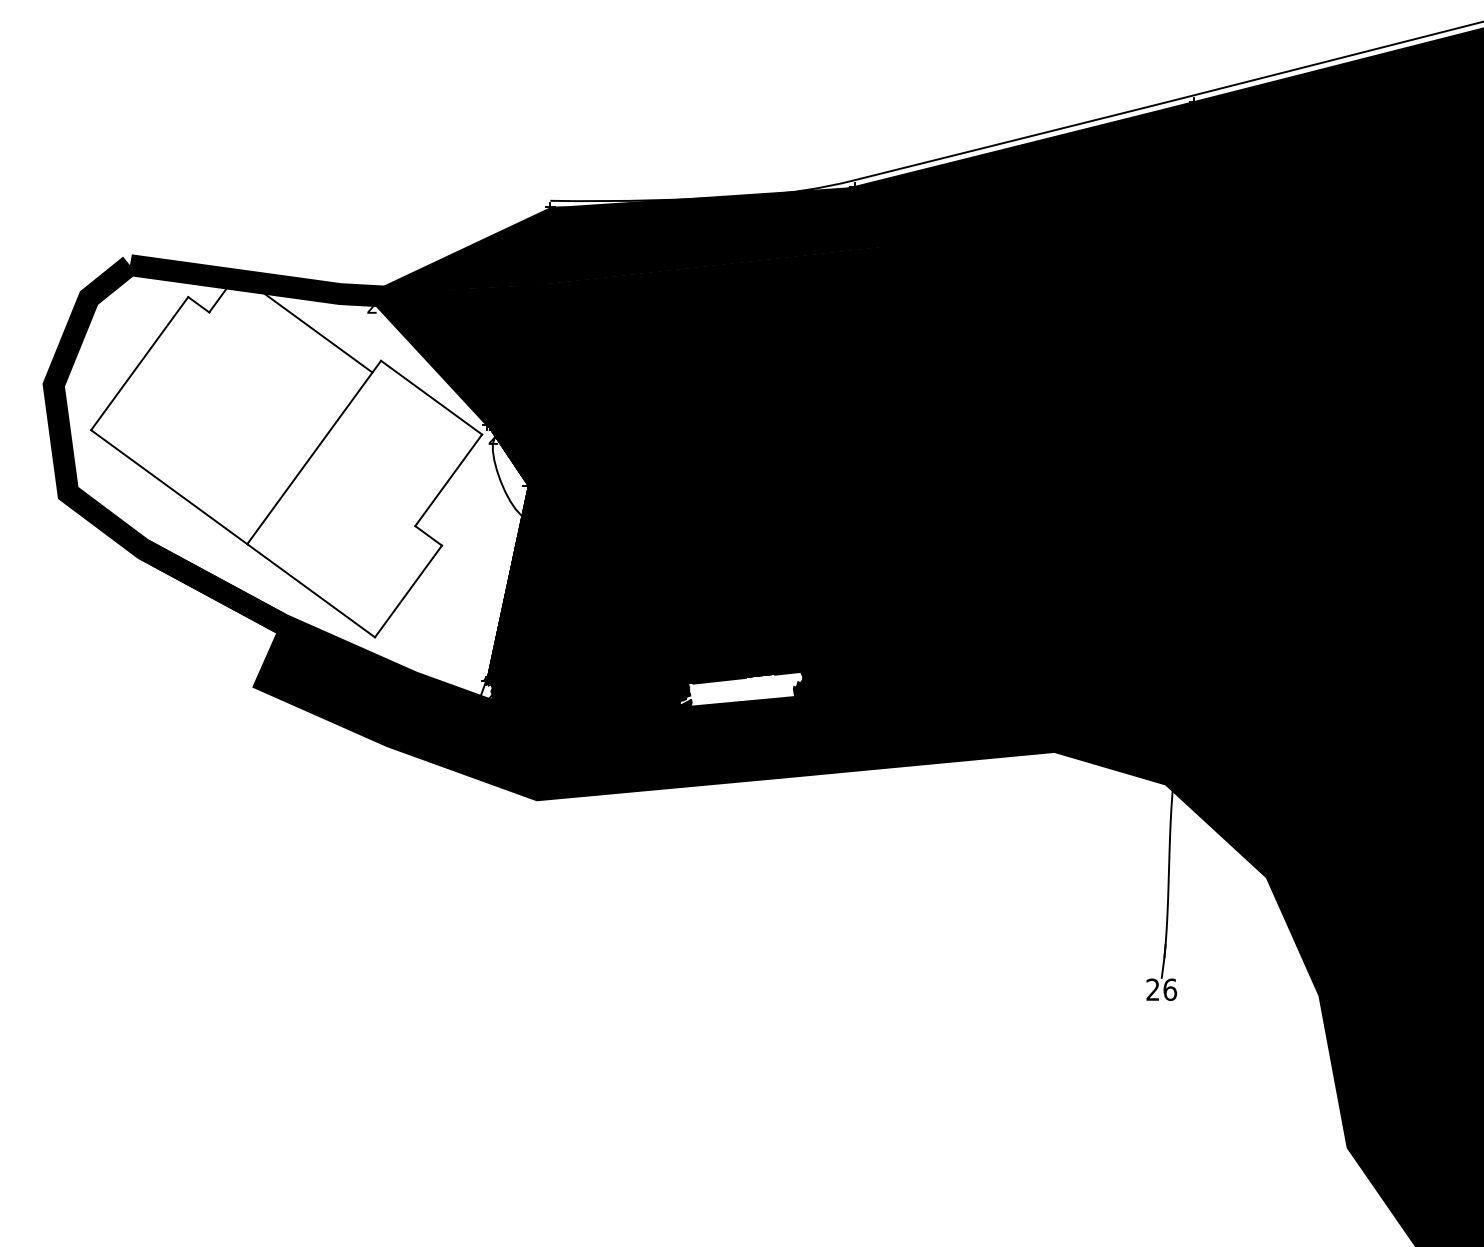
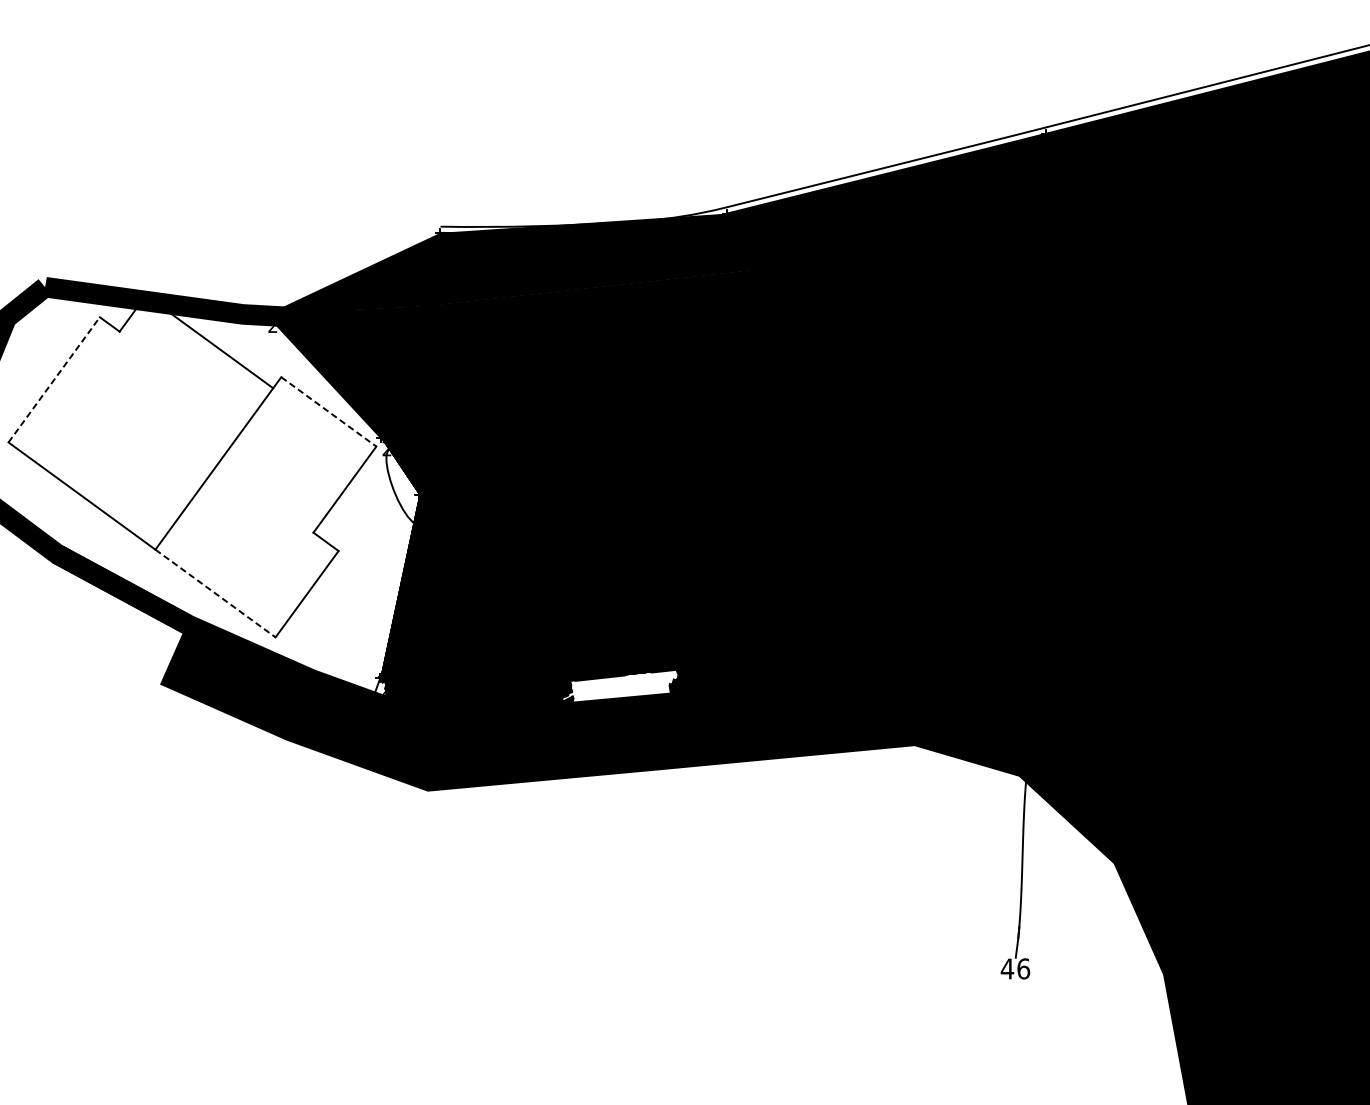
line: (139, 363) -> (54, 379), solid -> dashed
line: (431, 397) -> (328, 411), solid -> dashed
line: (311, 591) -> (215, 594), solid -> dashed
text: (1152, 989) -> (1007, 968), 26 -> 46

